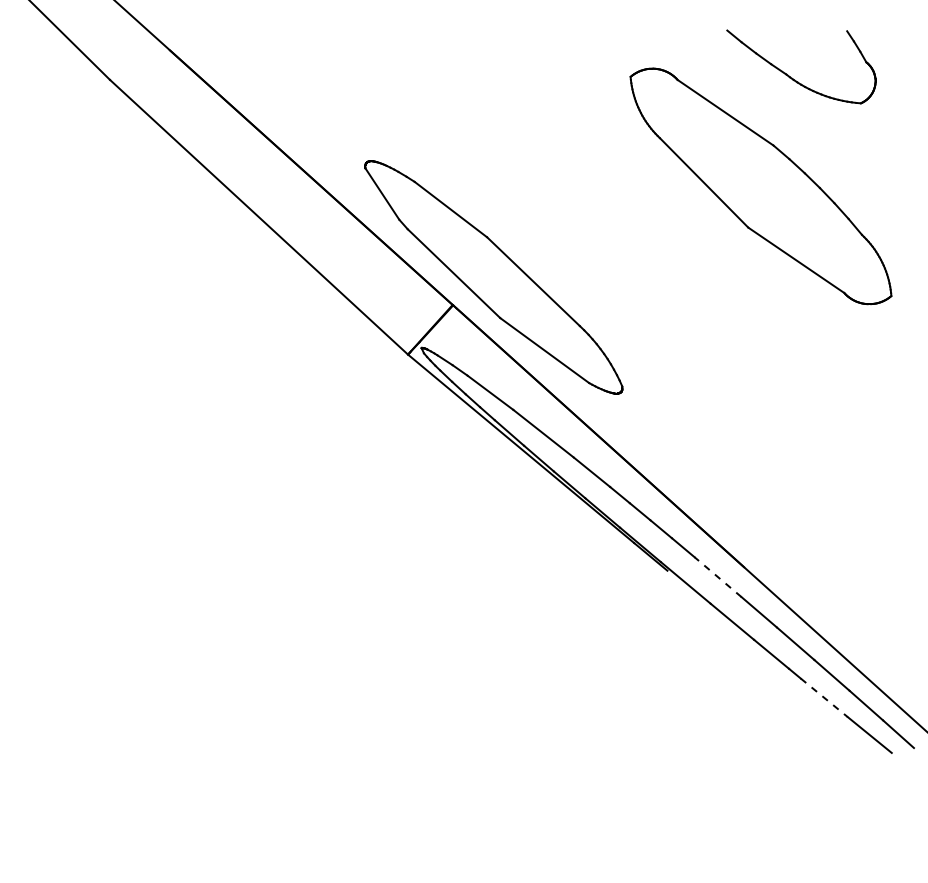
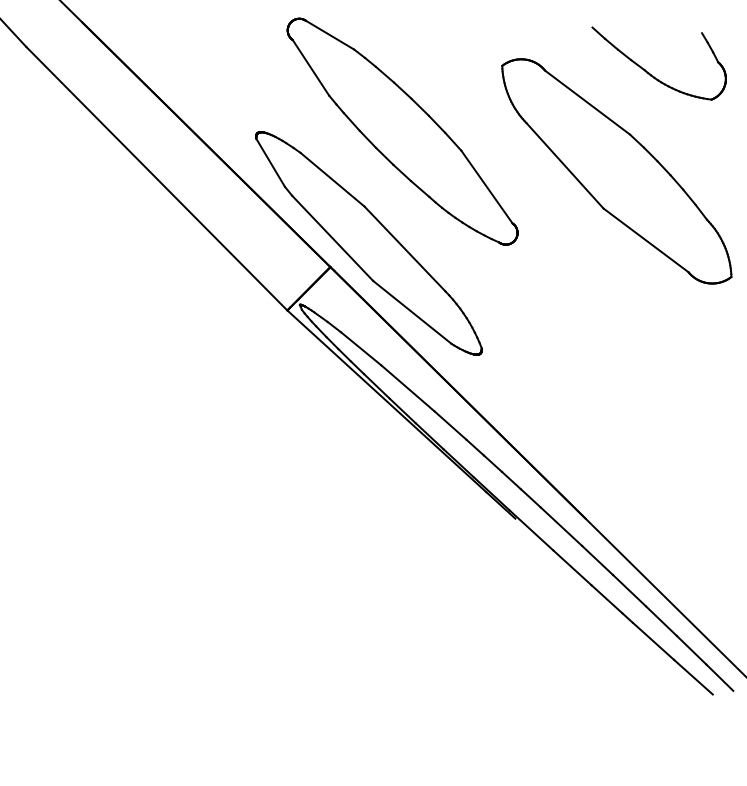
part: (524, 153) -> (402, 131), added
line: (718, 577) -> (561, 526), dashed -> solid
line: (824, 698) -> (653, 641), dashed -> solid

